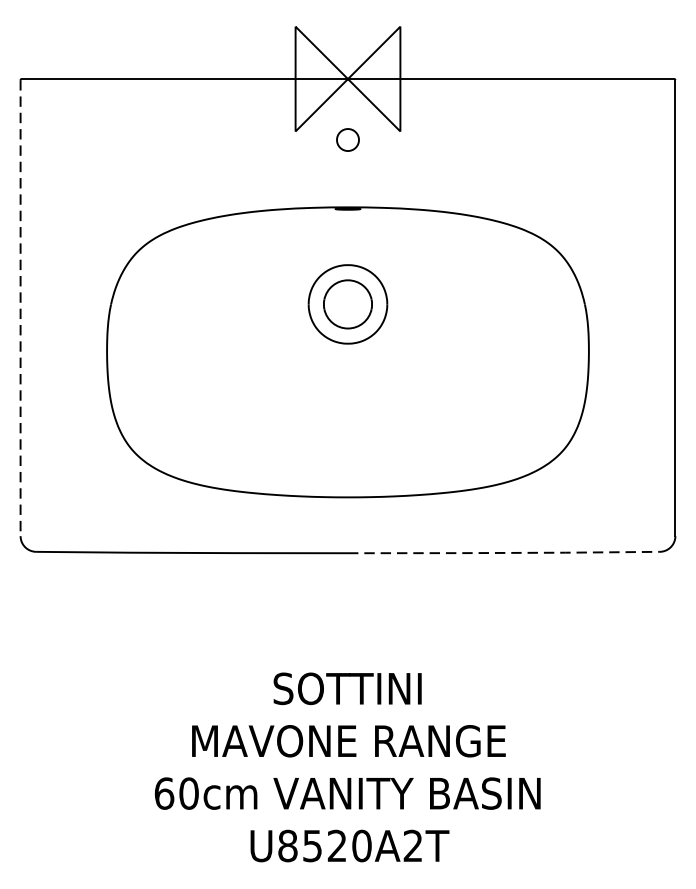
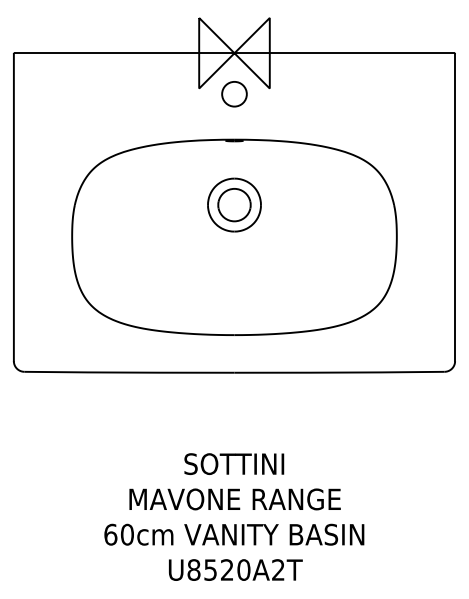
circle: (348, 140) -> (234, 94), size x1.67
line: (20, 307) -> (13, 207), dashed -> solid
line: (503, 552) -> (339, 372), dashed -> solid

